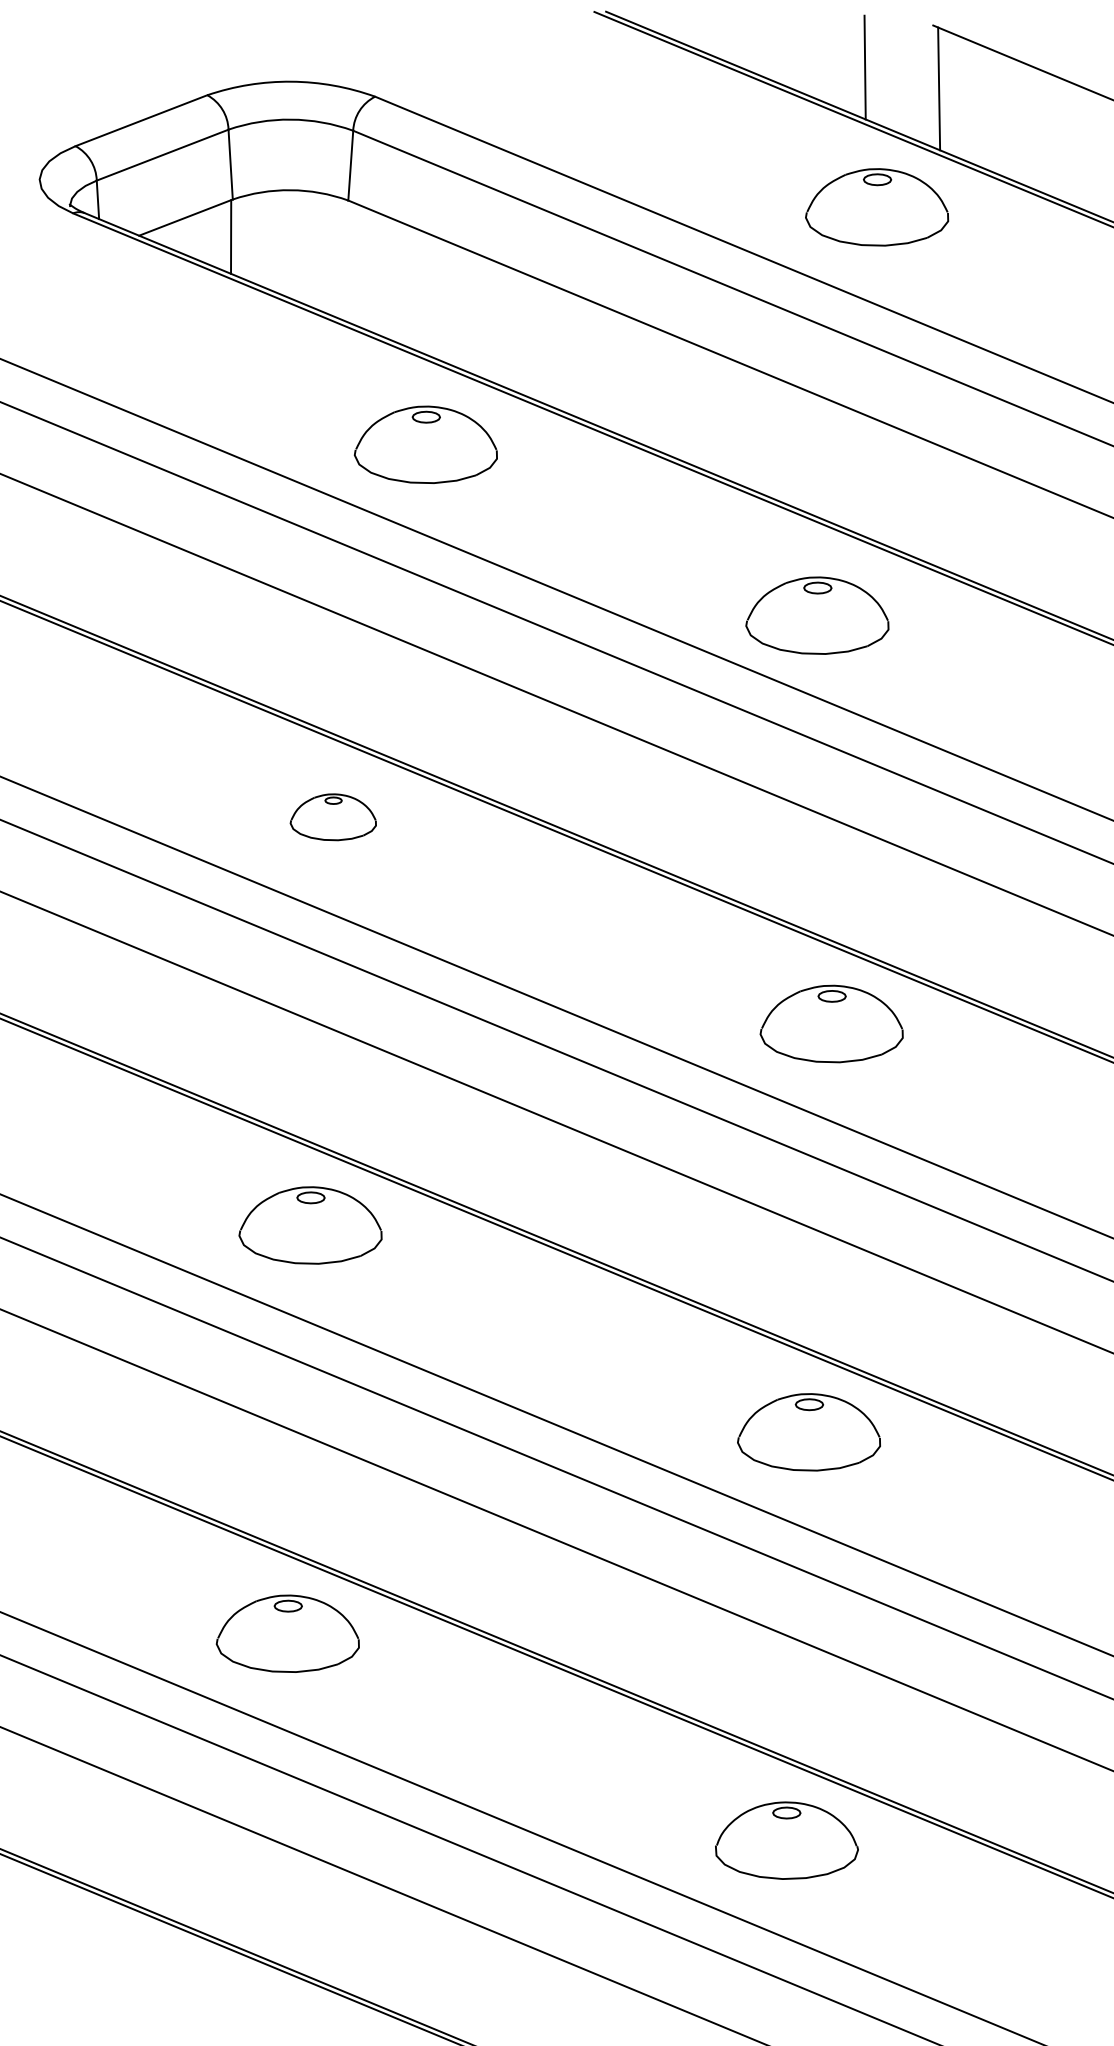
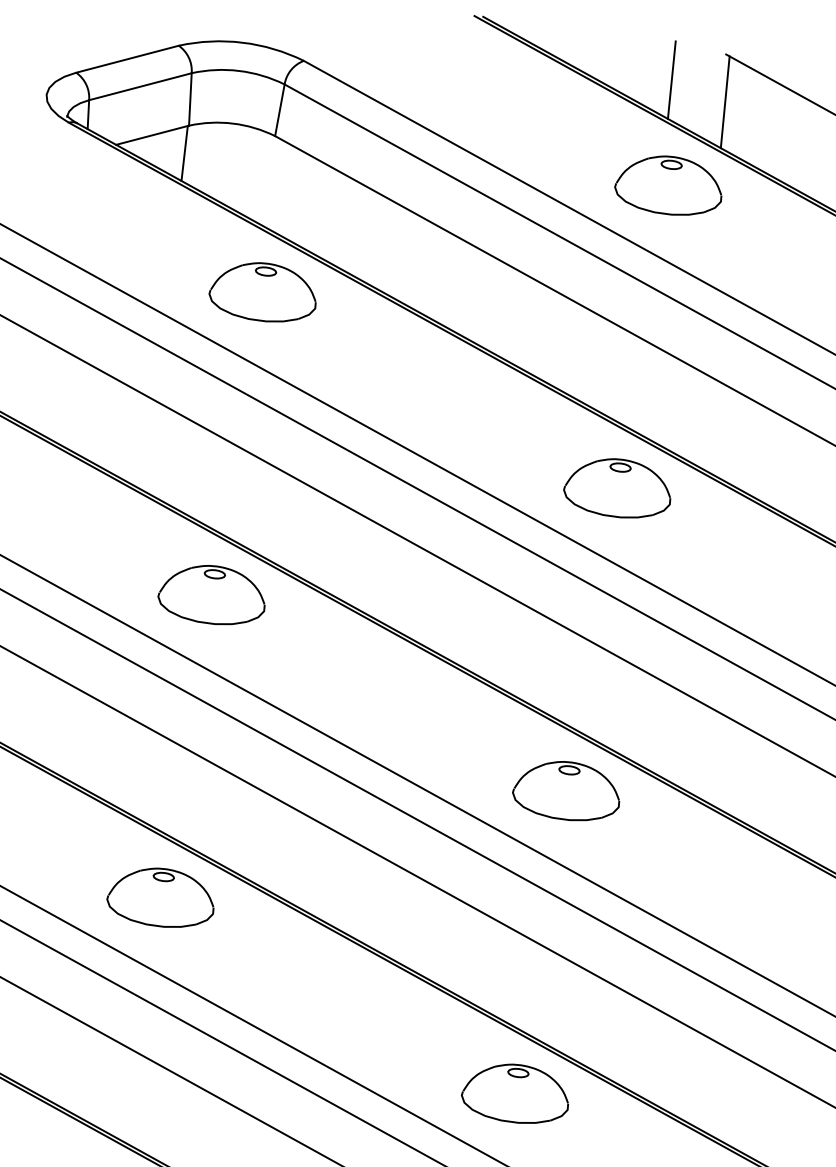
part: (425, 444) -> (263, 291), moved
part: (817, 615) -> (618, 488), moved
part: (333, 817) -> (212, 595), size x1.67

